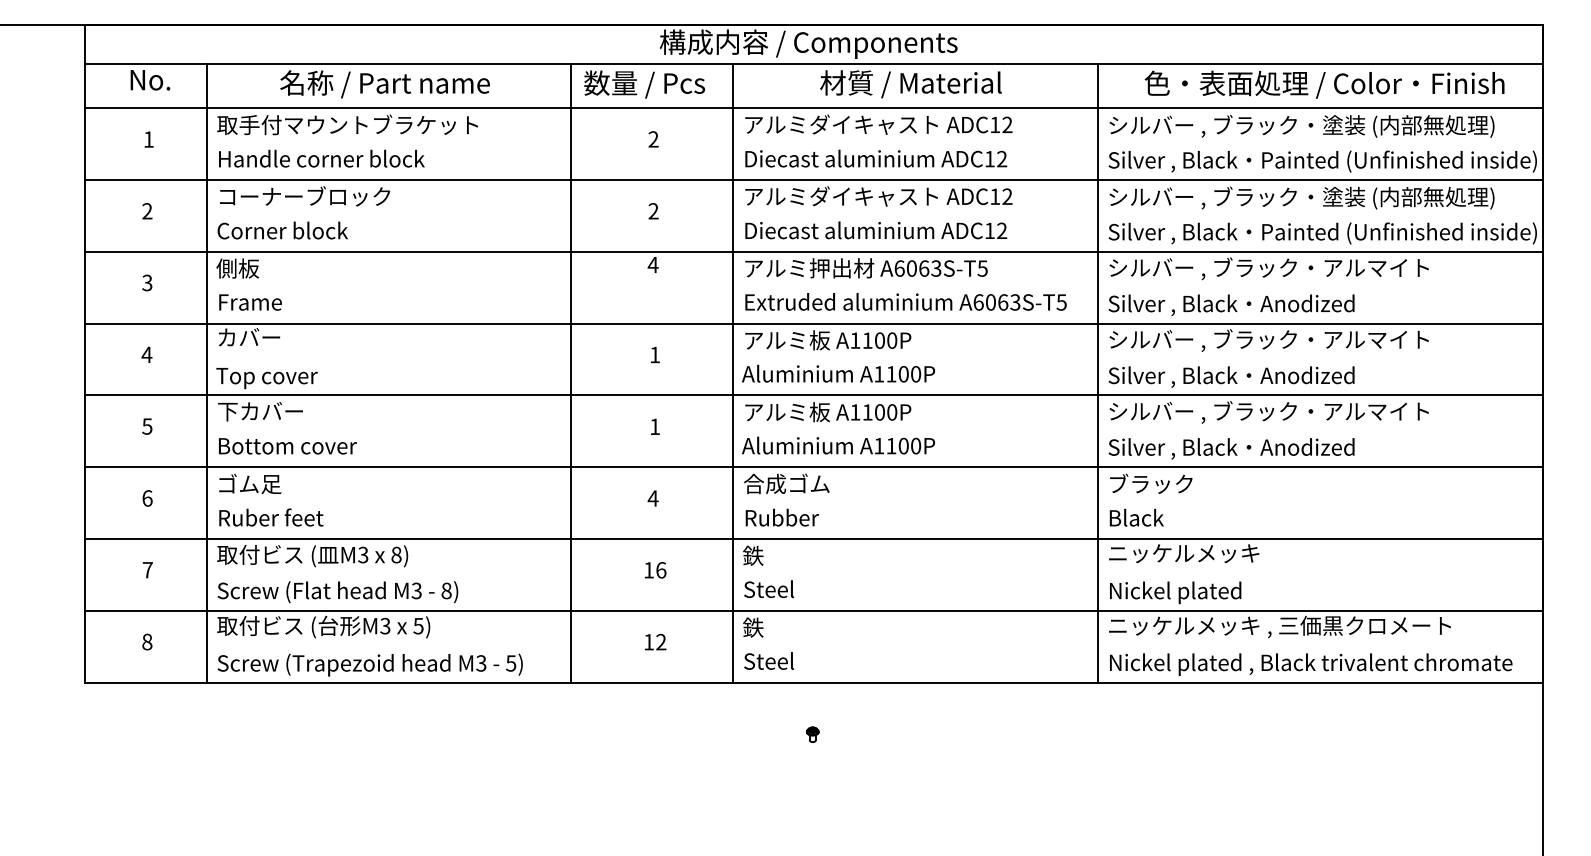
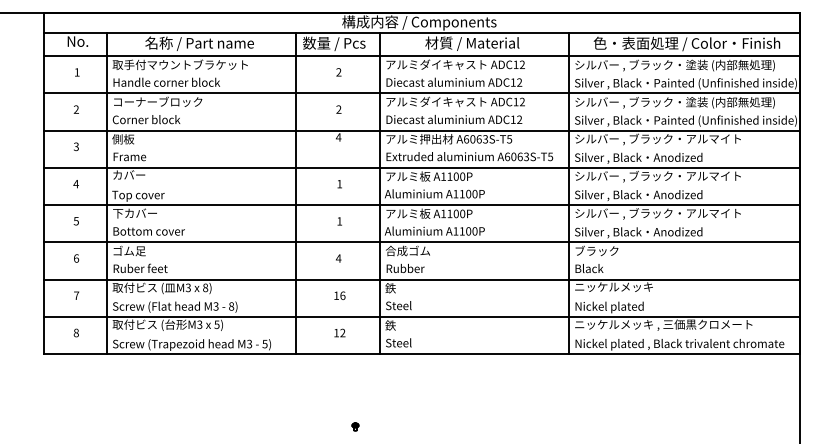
part: (812, 733) -> (355, 426), moved

